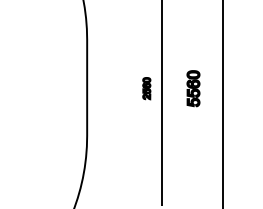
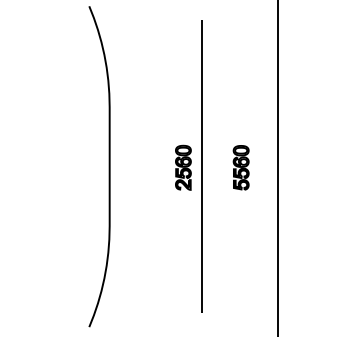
part: (146, 88) -> (183, 167), size x1.67

